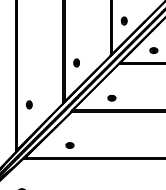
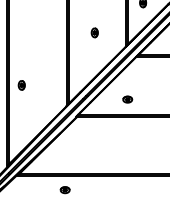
part: (76, 62) -> (94, 32), moved
part: (29, 104) -> (22, 84), moved
part: (69, 145) -> (64, 190), moved

